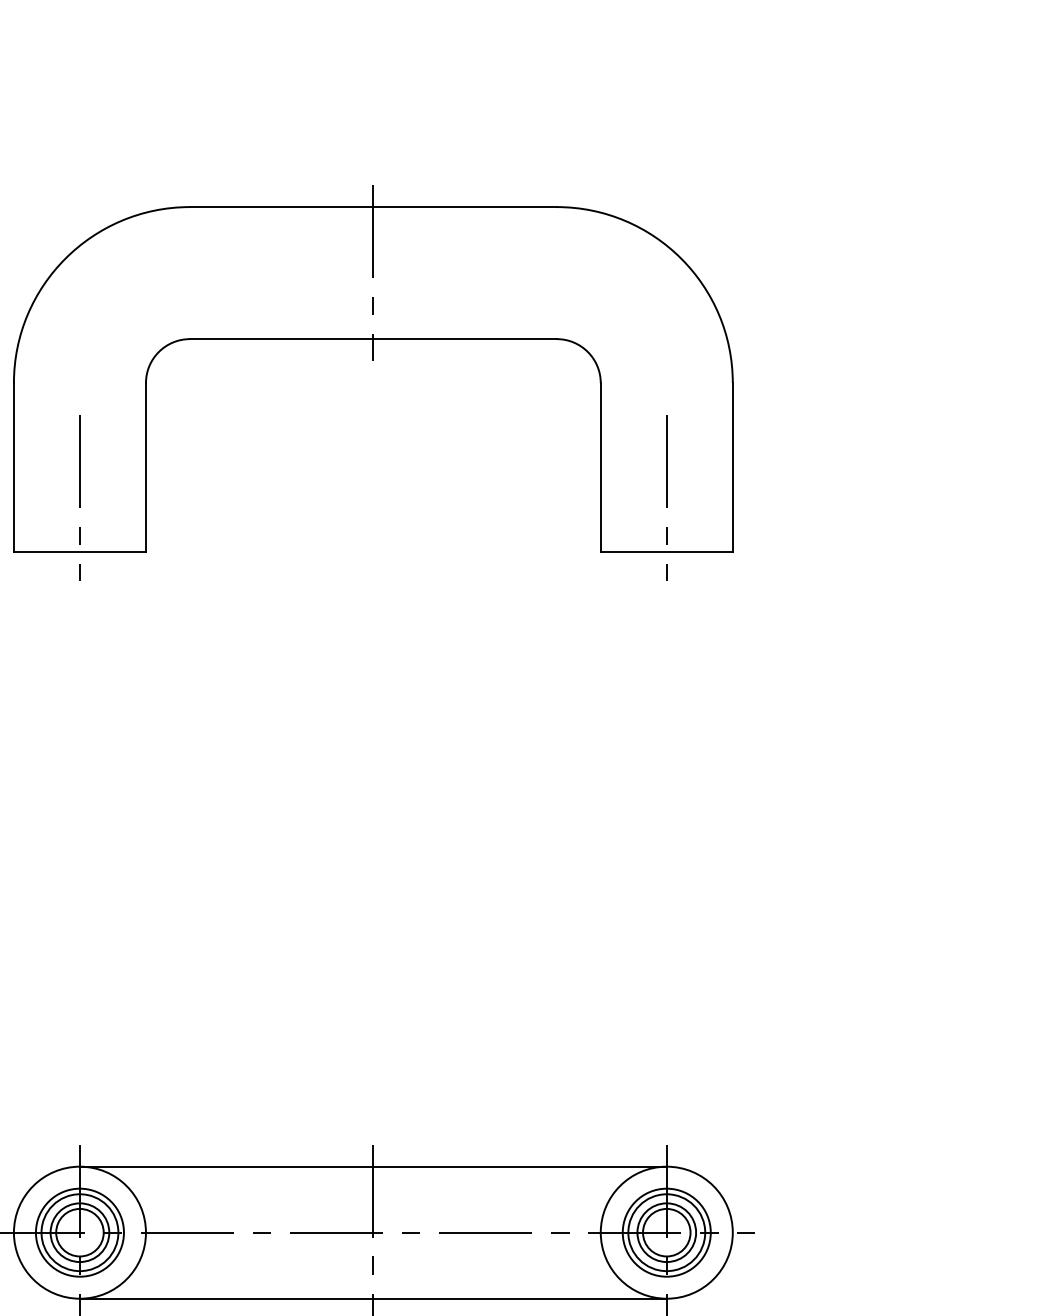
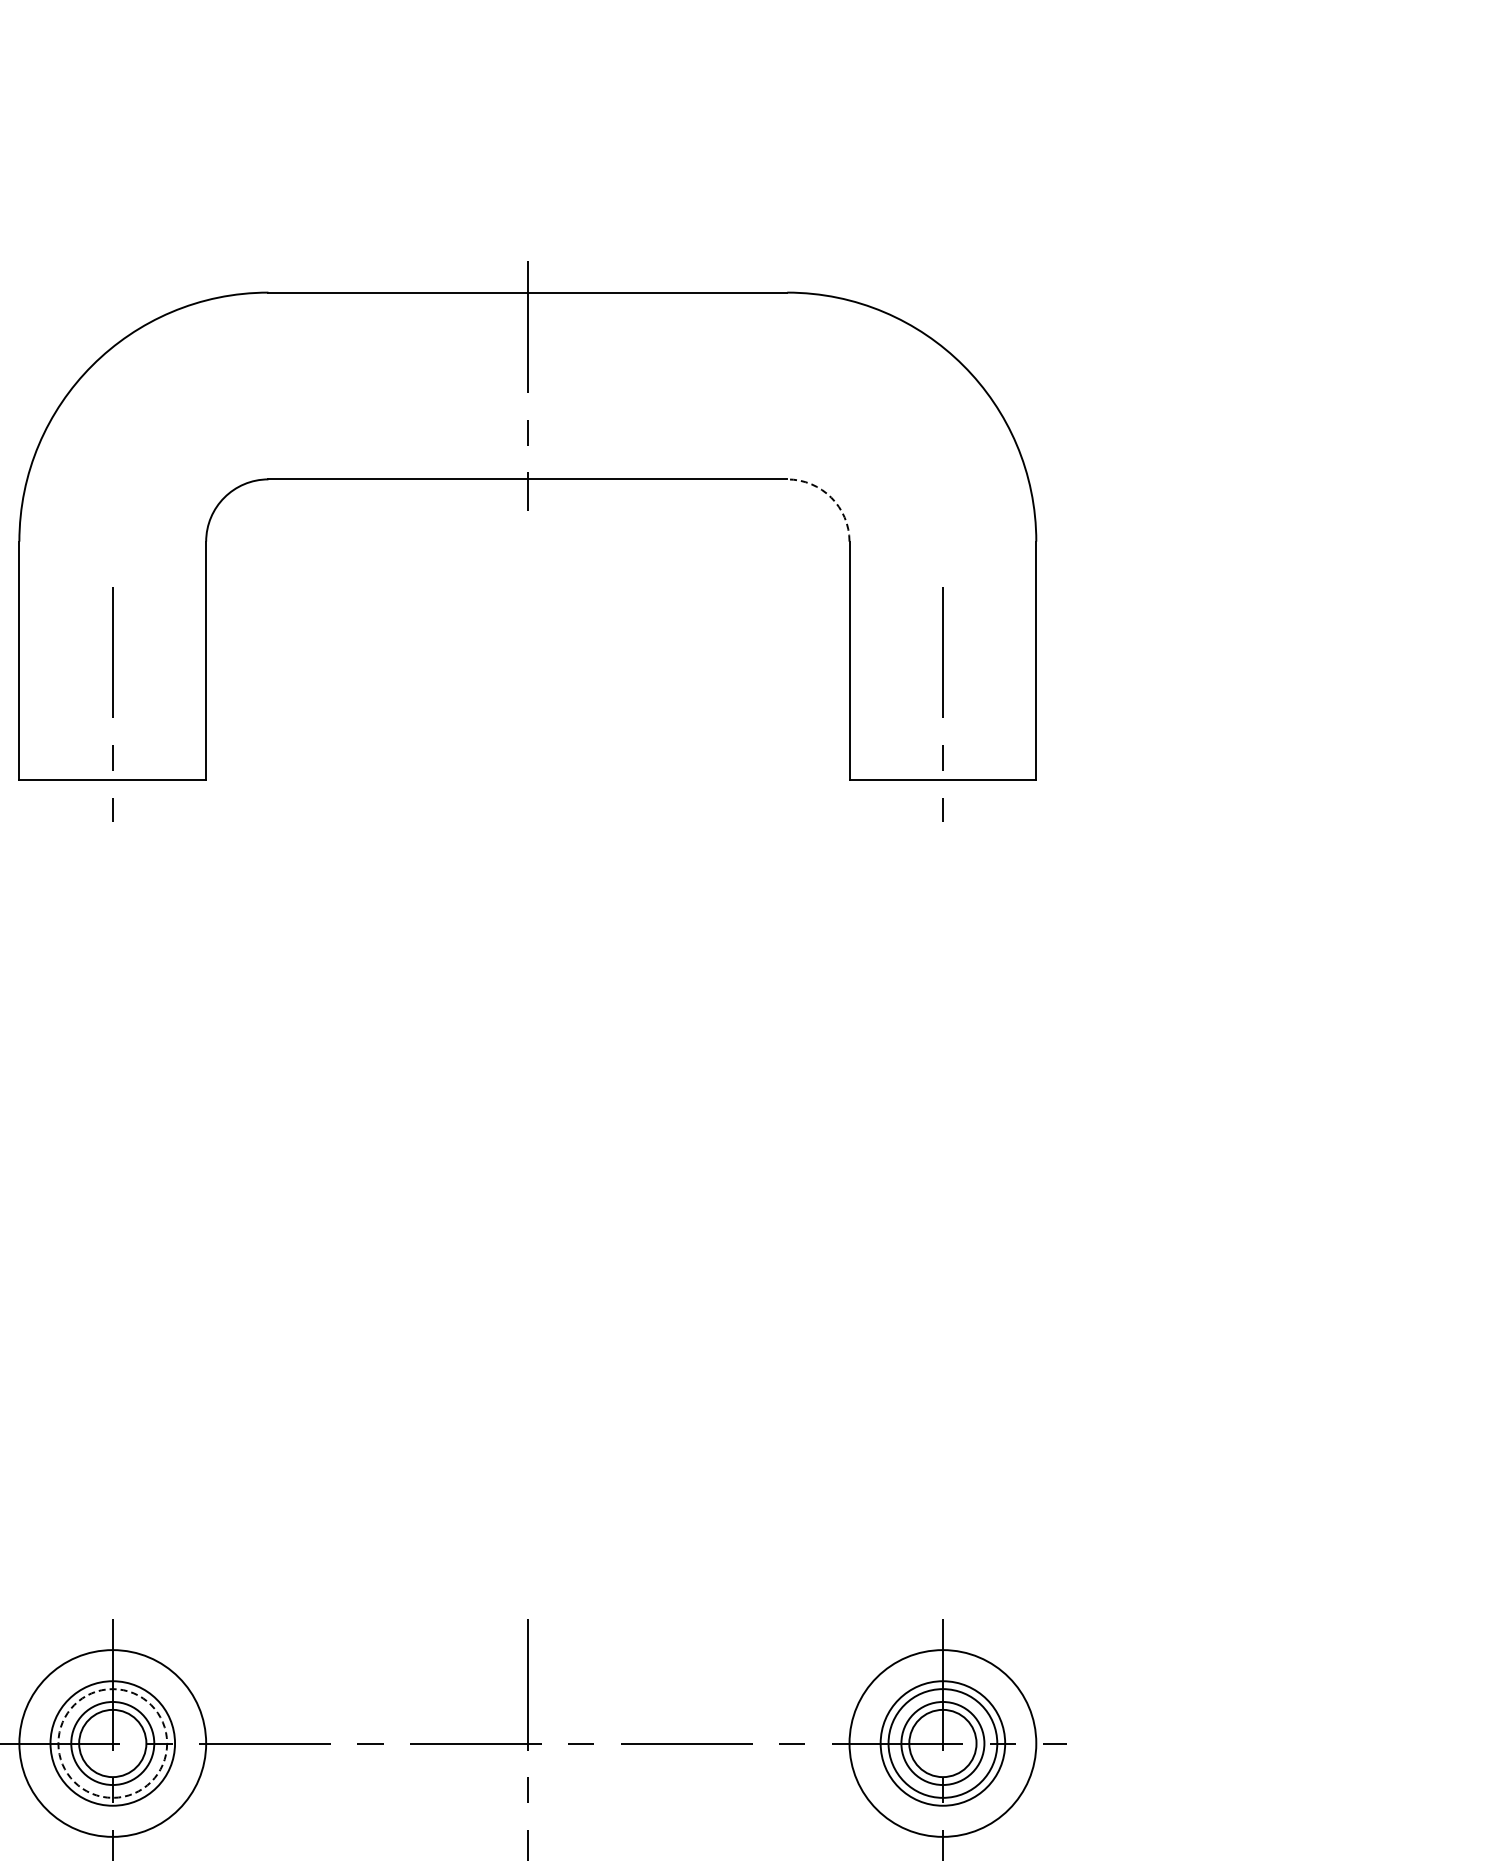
arc: (588, 351) -> (831, 497), solid -> dashed
line: (373, 1166) -> (527, 1650), removed
circle: (79, 1232) -> (112, 1743), solid -> dashed
line: (373, 1298) -> (527, 1836), removed

